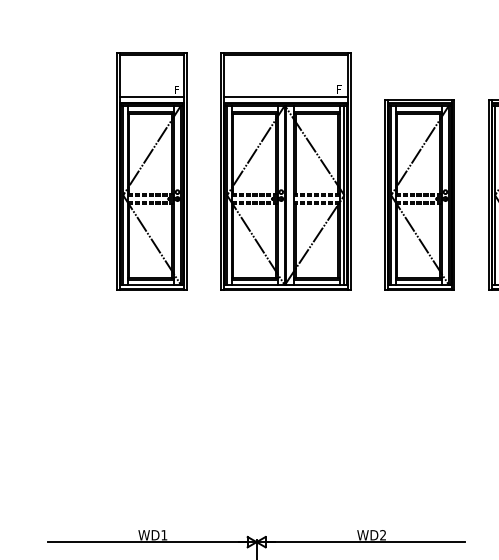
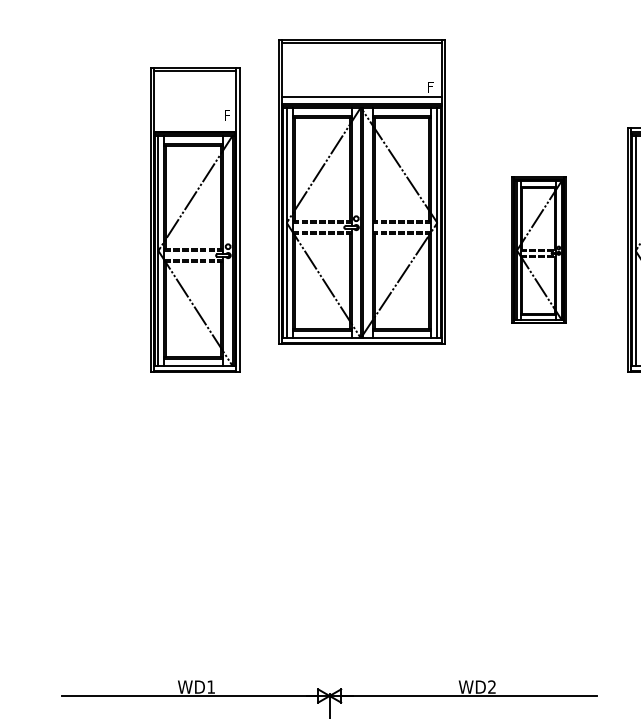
line: (151, 97) -> (194, 125), removed
part: (285, 170) -> (361, 191), moved
part: (419, 194) -> (538, 249), size x0.6

